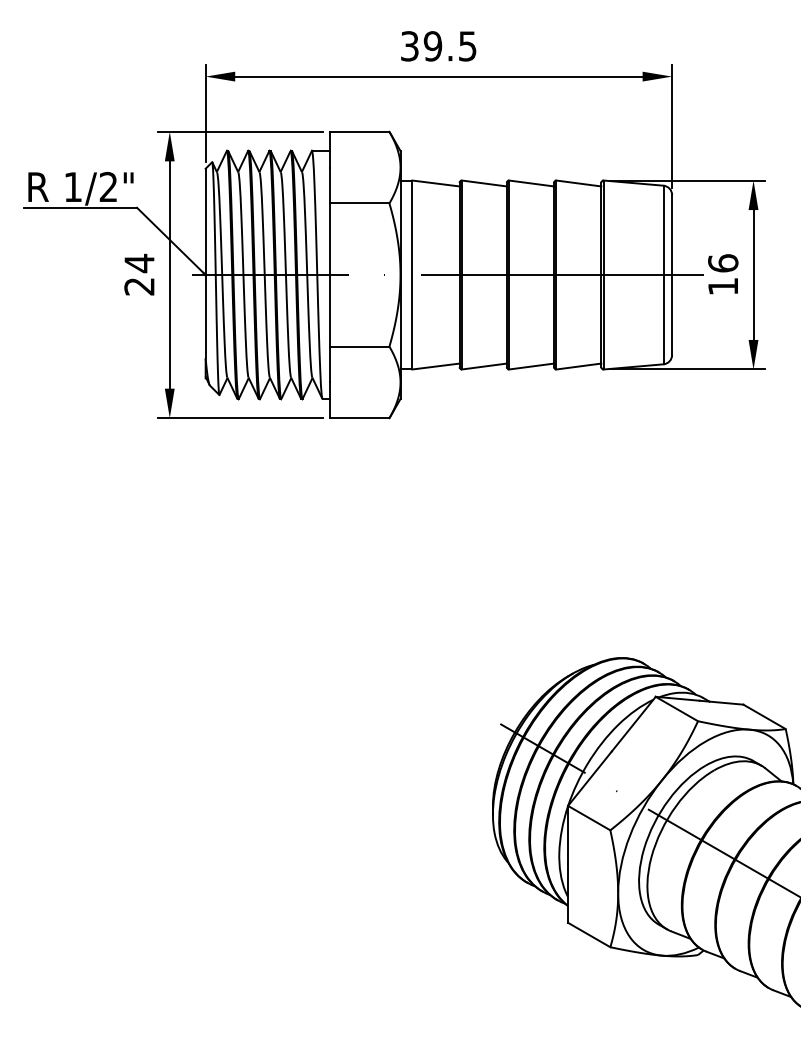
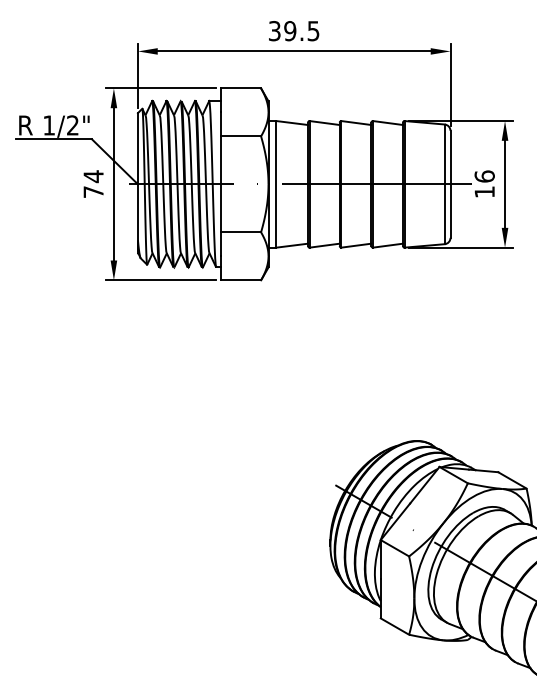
text: (139, 285) -> (93, 191), 24 -> 74

